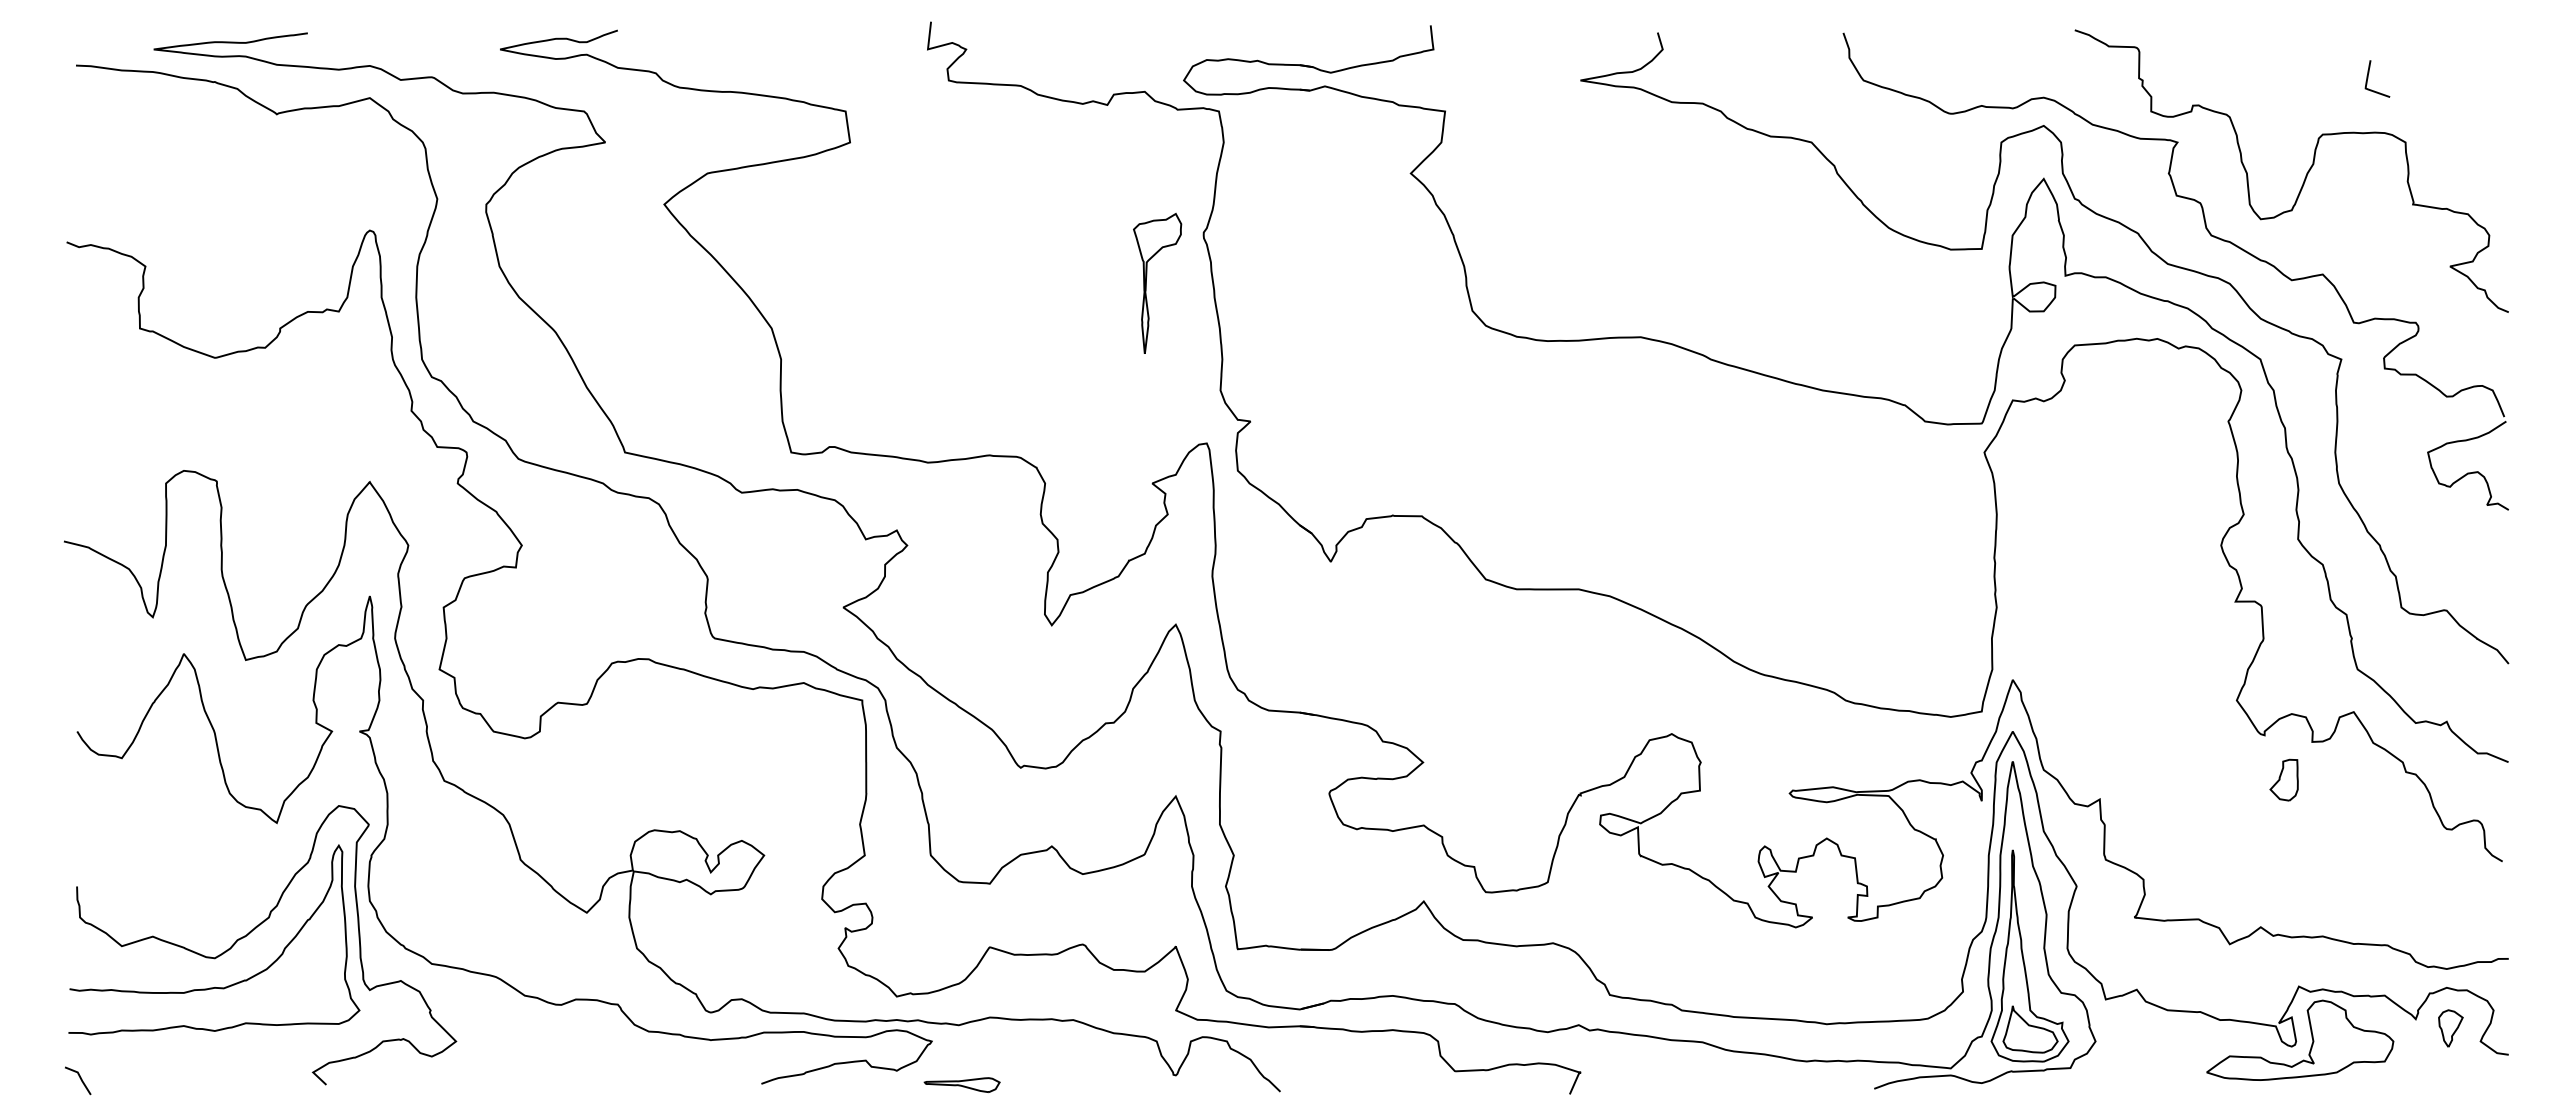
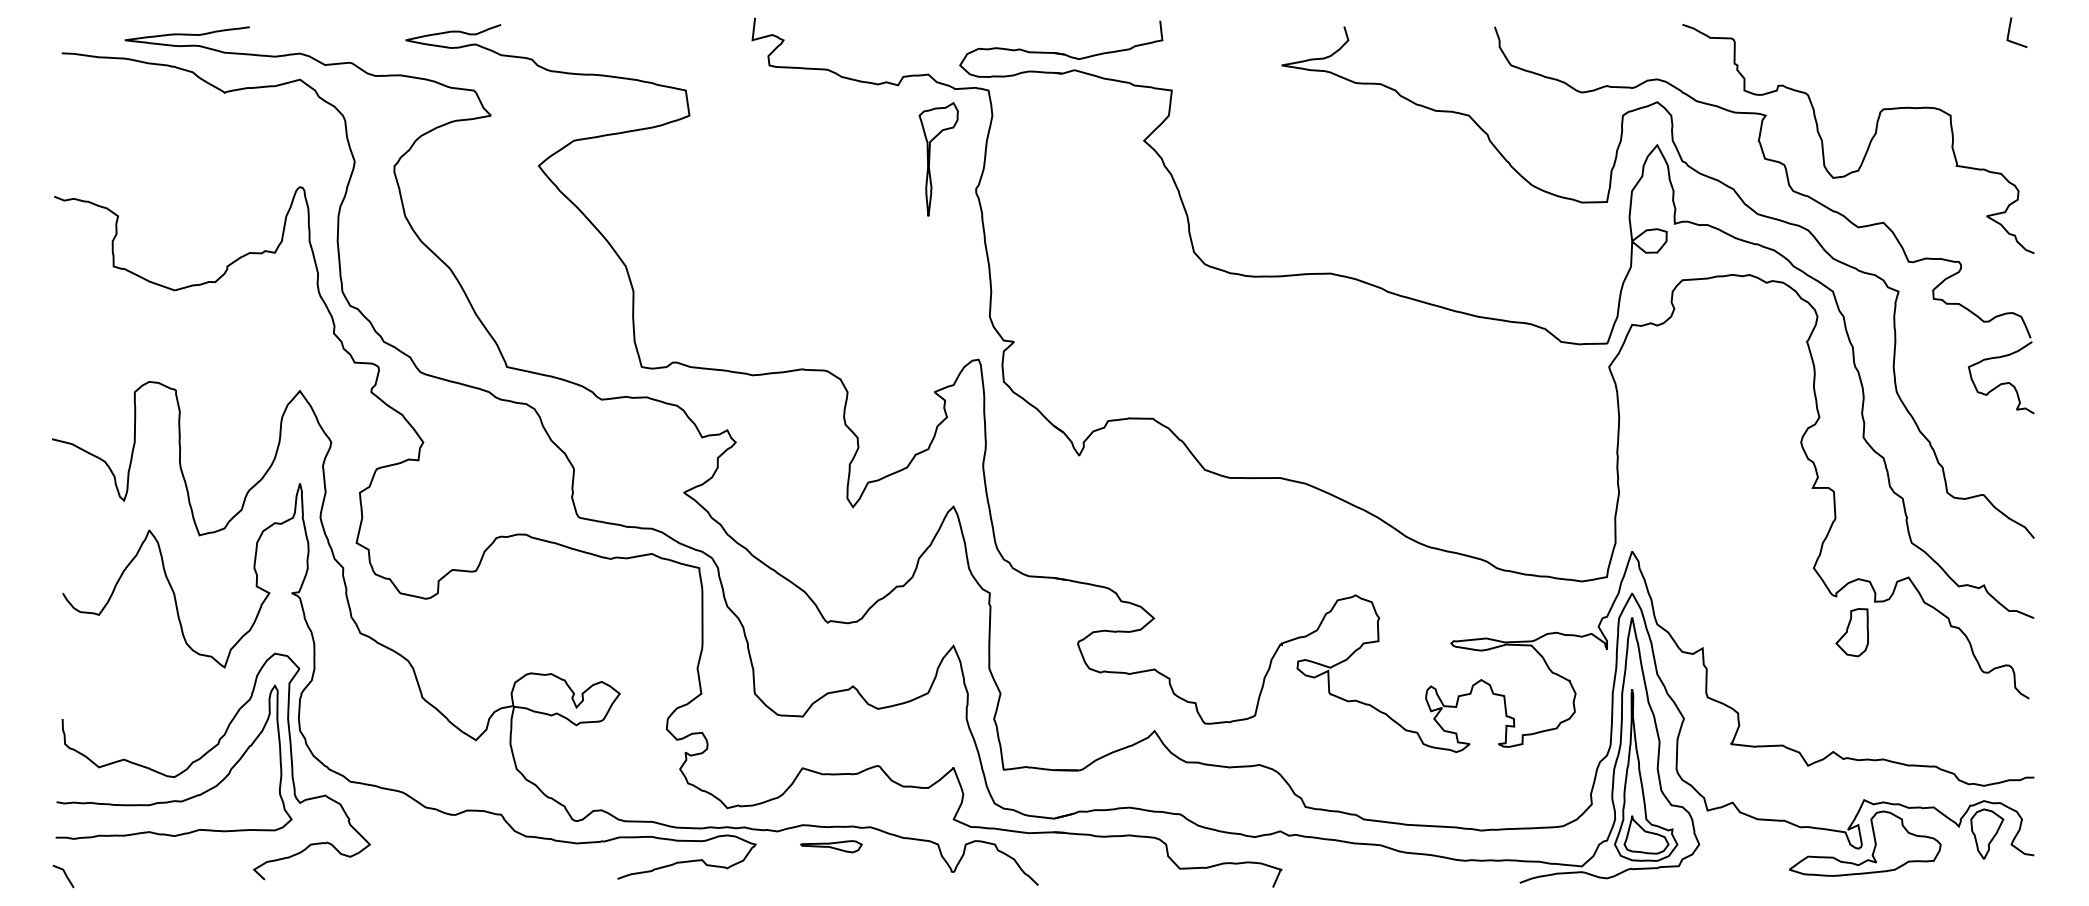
curve: (2368, 78) -> (2009, 32), moved
part: (1146, 282) -> (929, 158), moved
part: (2283, 780) -> (1851, 632), size x1.43
part: (2450, 1028) -> (1987, 834), size x1.67
part: (961, 1084) -> (830, 846), moved

